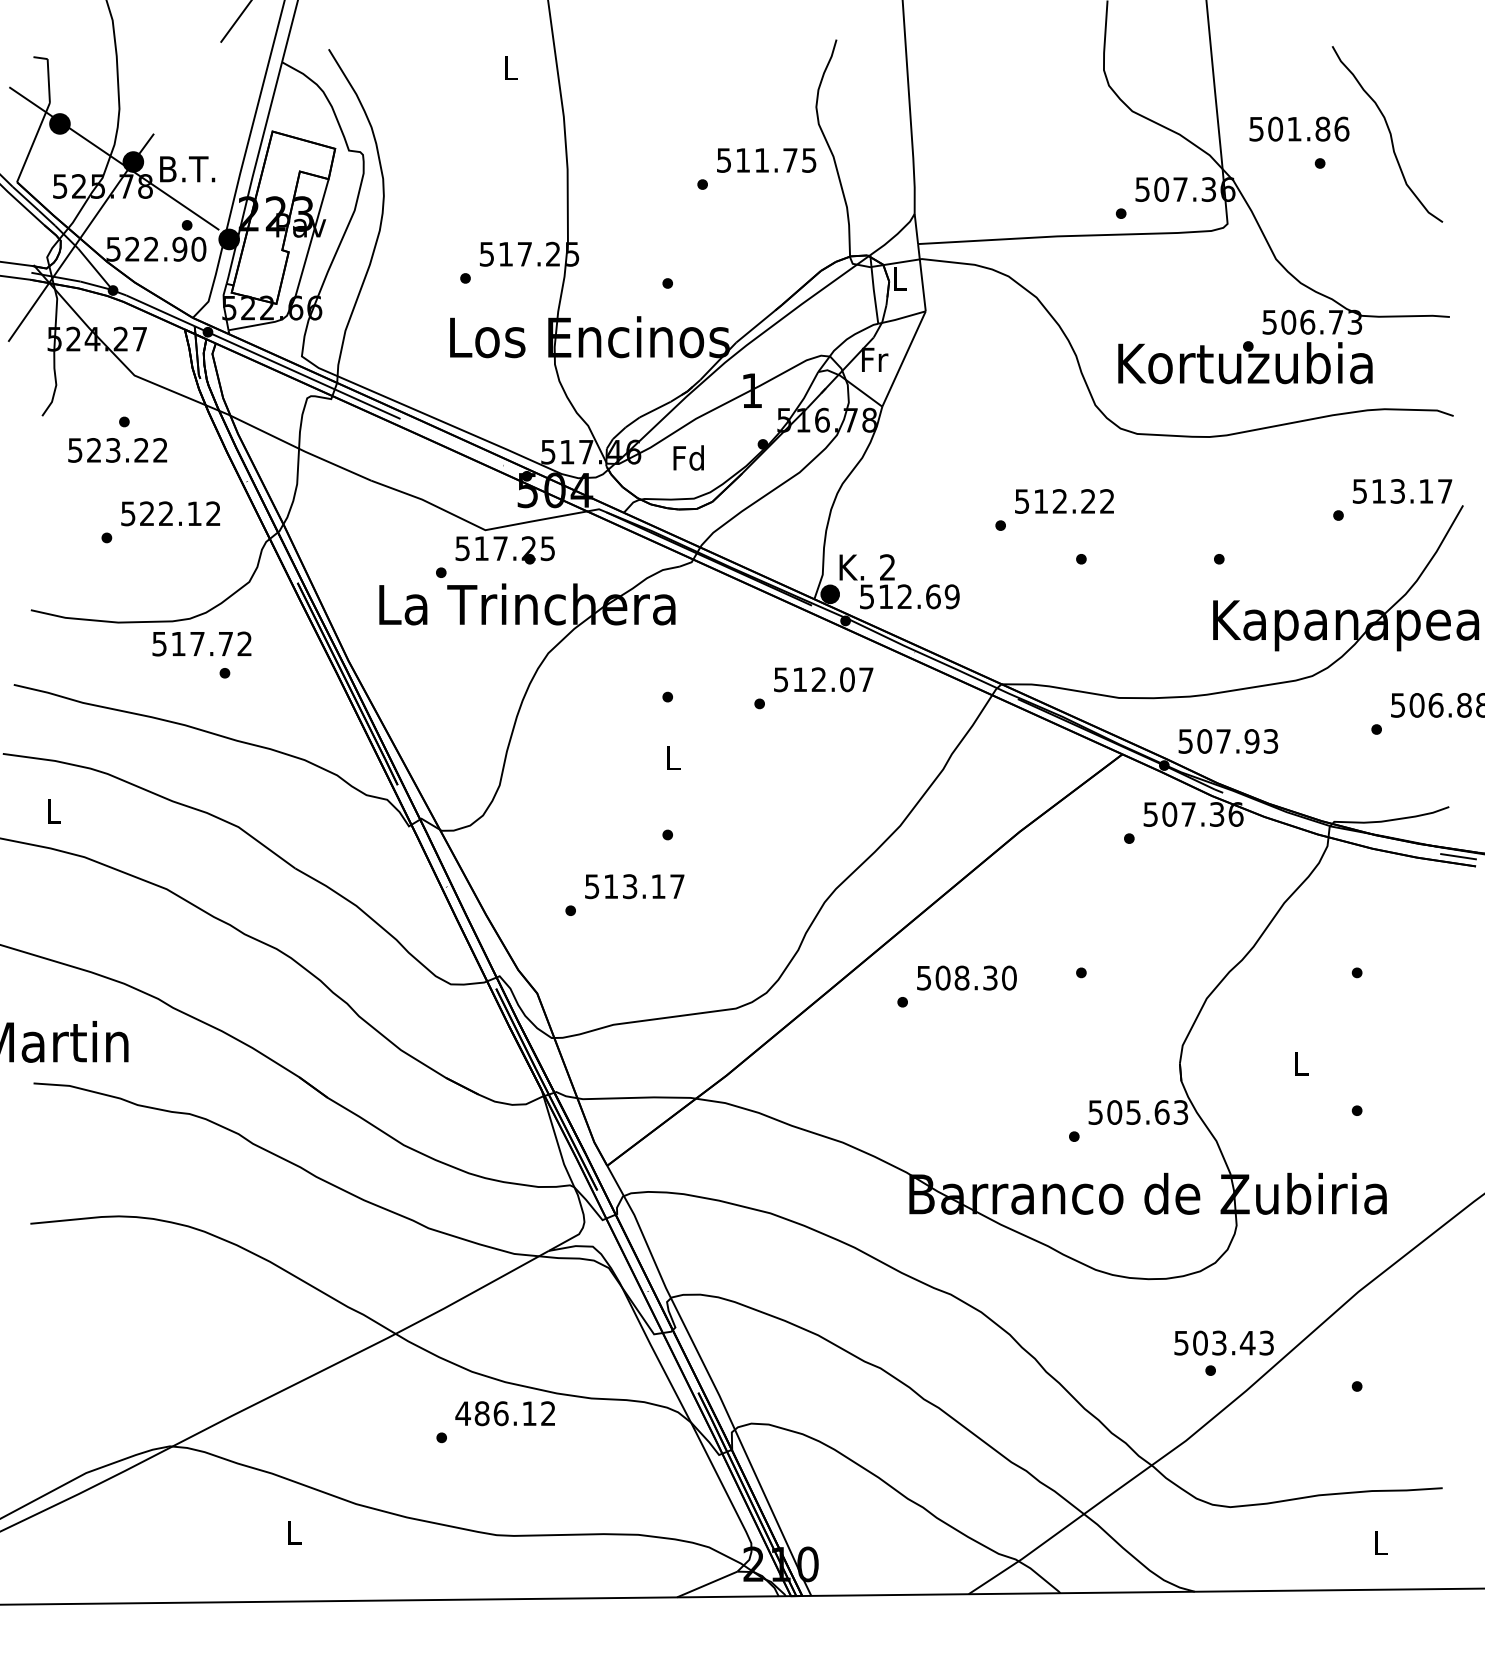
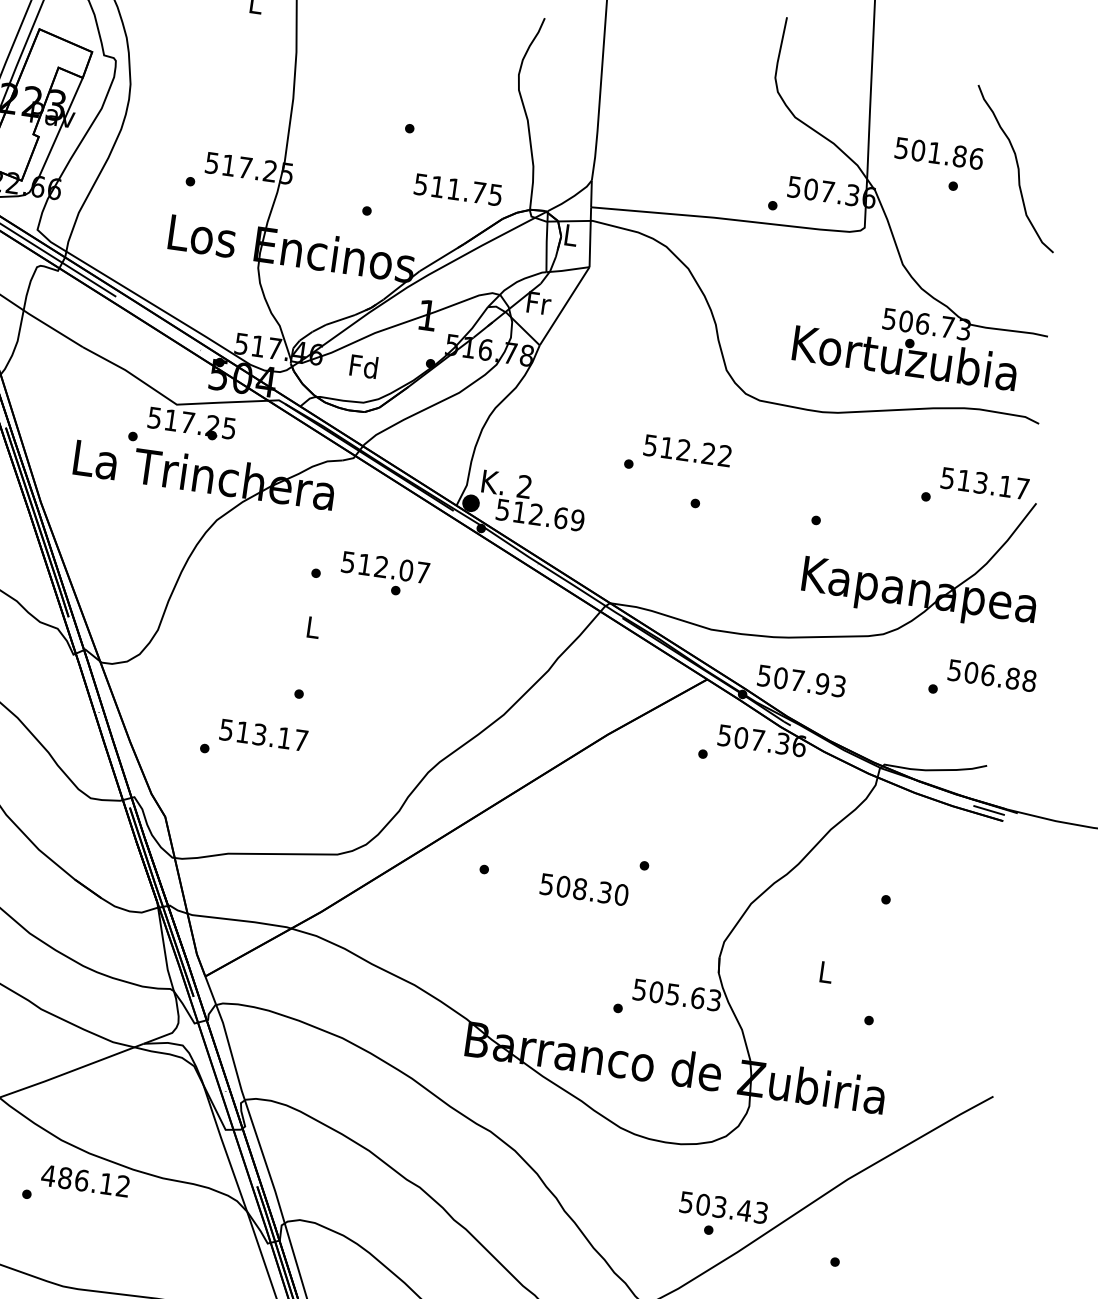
text: (766, 160) -> (458, 189), moved
text: (1245, 362) -> (905, 357), moved
text: (823, 679) -> (385, 567), moved
text: (966, 977) -> (584, 889), moved

